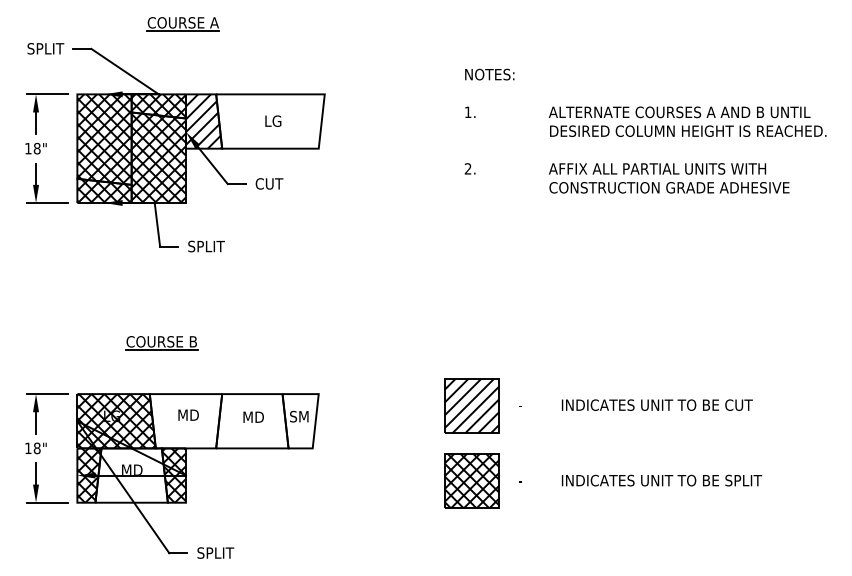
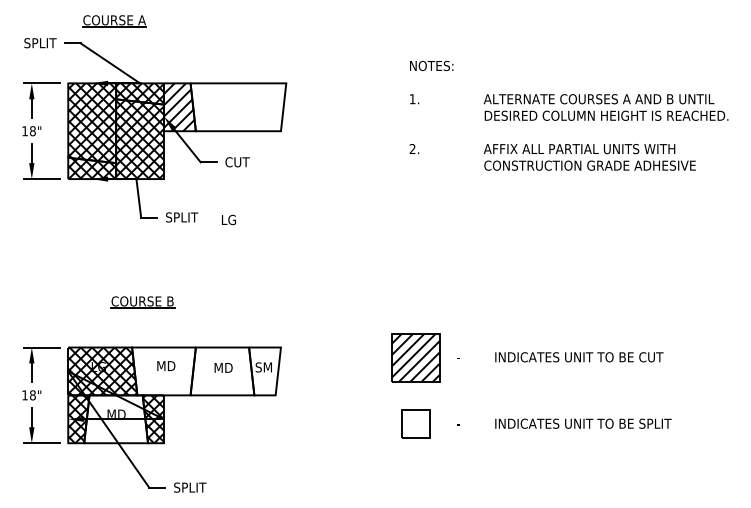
part: (183, 24) -> (114, 21), moved
text: (272, 120) -> (228, 219), moved
part: (471, 480) -> (415, 423), size x0.6

